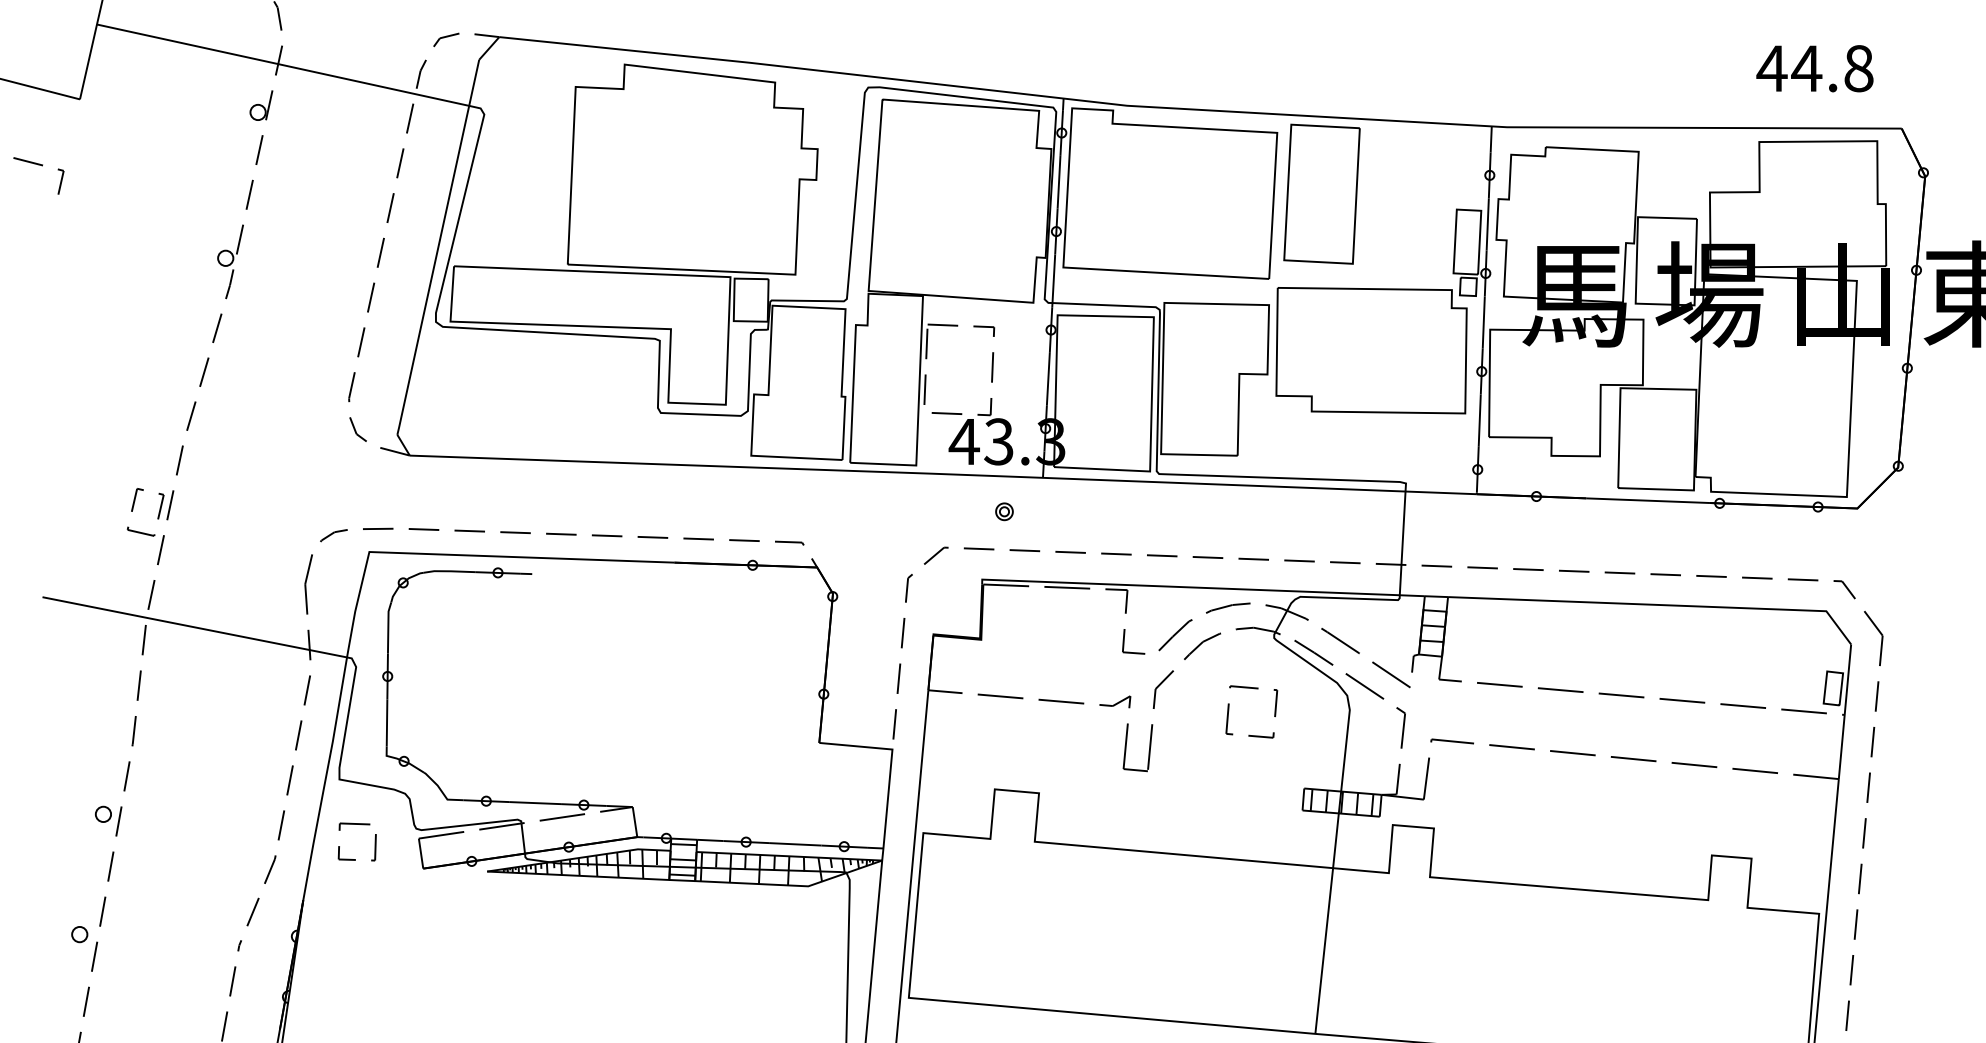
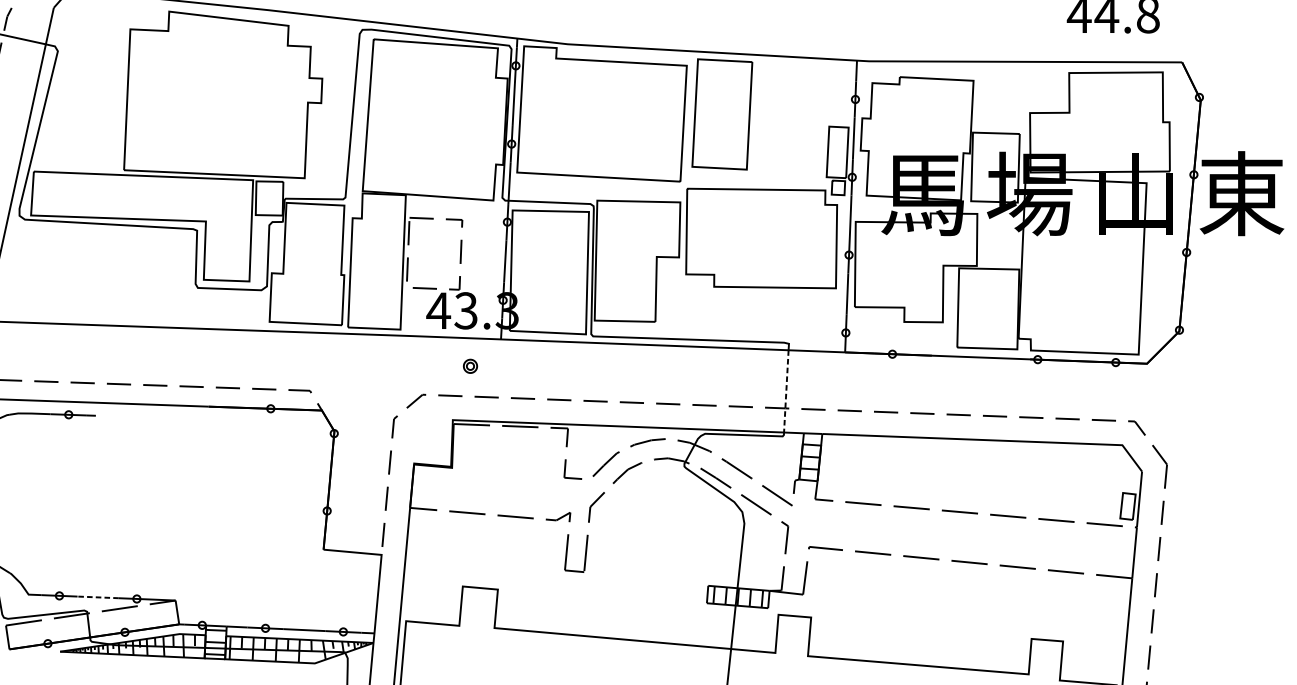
line: (1402, 543) -> (786, 391), solid -> dashed
part: (1229, 711) -> (648, 524), removed
line: (535, 803) -> (98, 597), solid -> dashed

